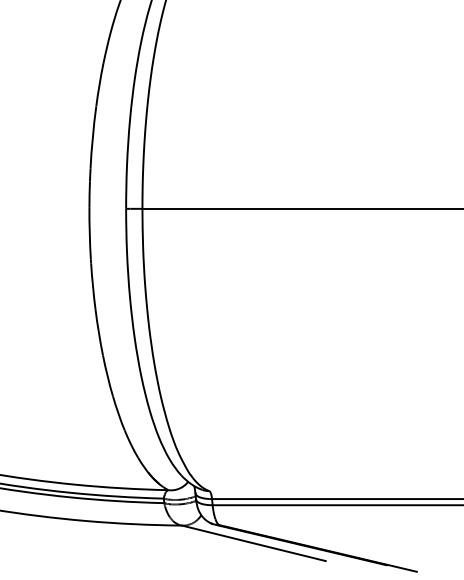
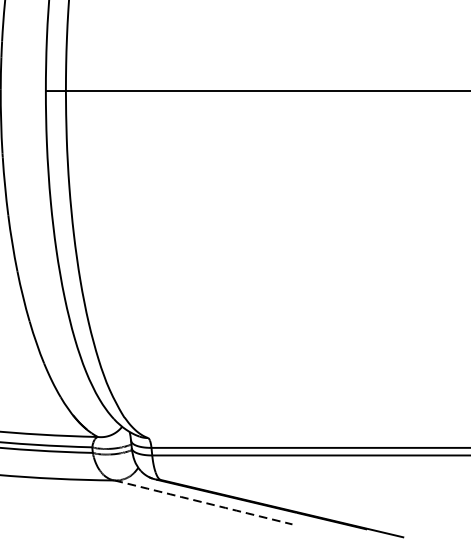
arc: (254, 543) -> (203, 502), solid -> dashed

